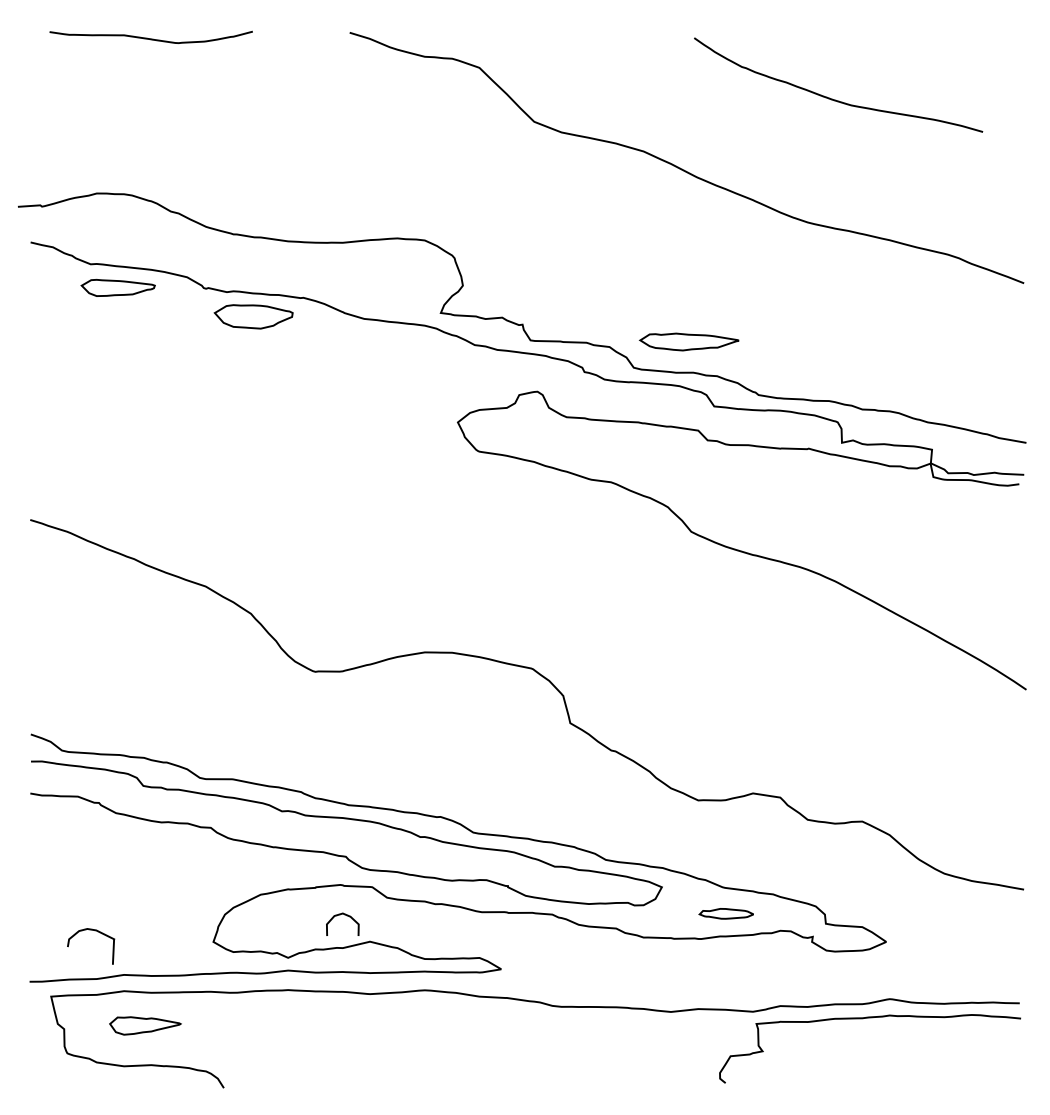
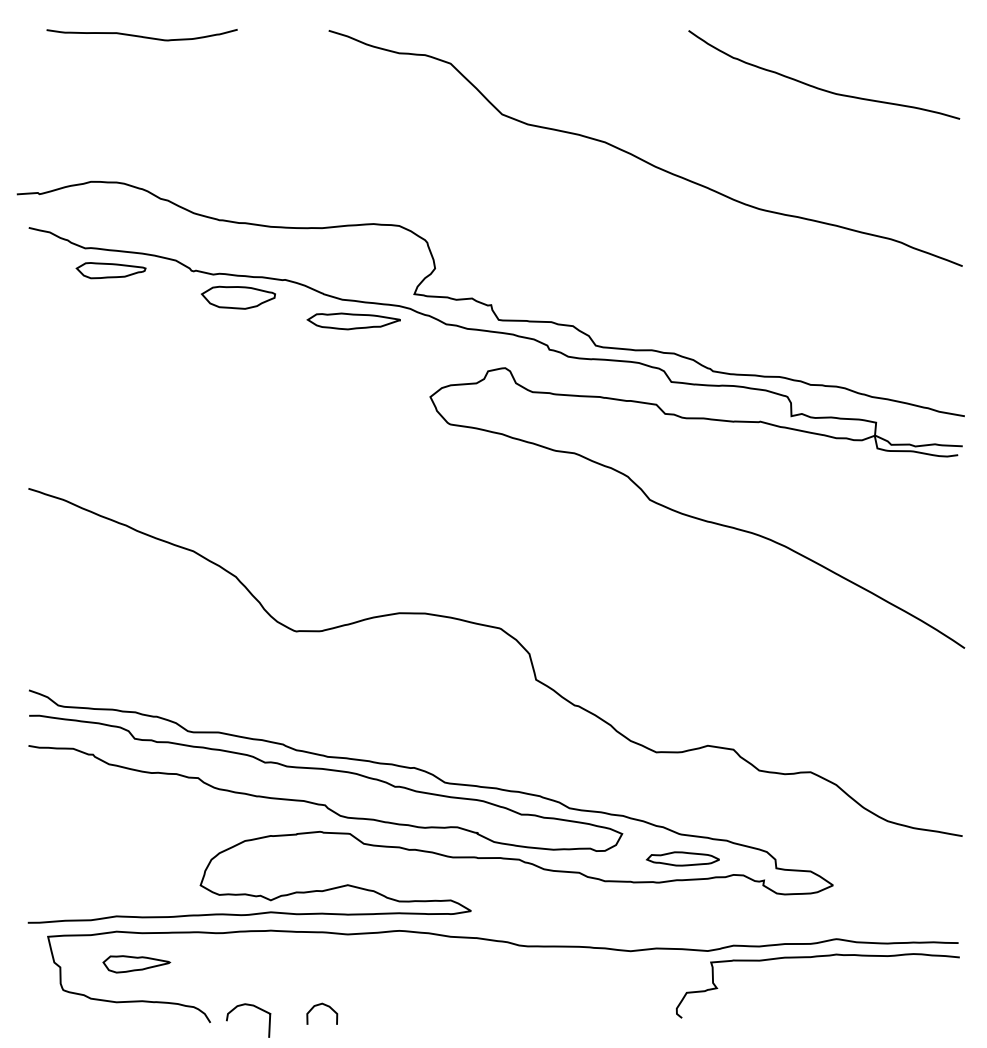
curve: (836, 99) -> (822, 88), moved
part: (688, 342) -> (353, 321), moved
part: (726, 913) -> (682, 858), size x1.43
curve: (344, 915) -> (323, 1005), moved
curve: (94, 931) -> (251, 1006), moved

